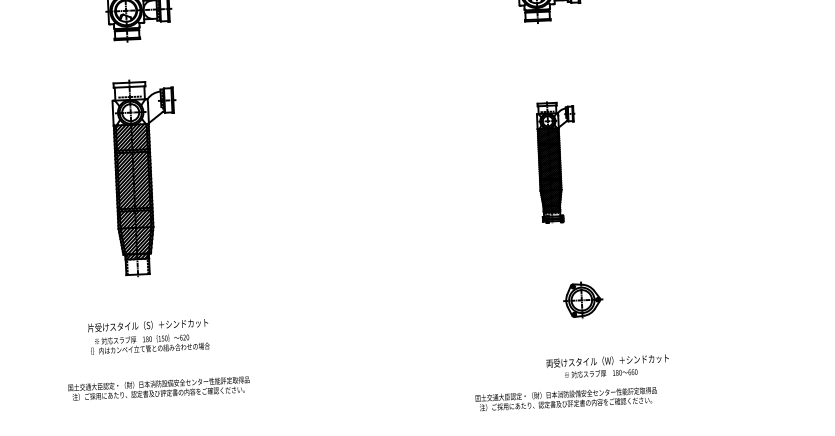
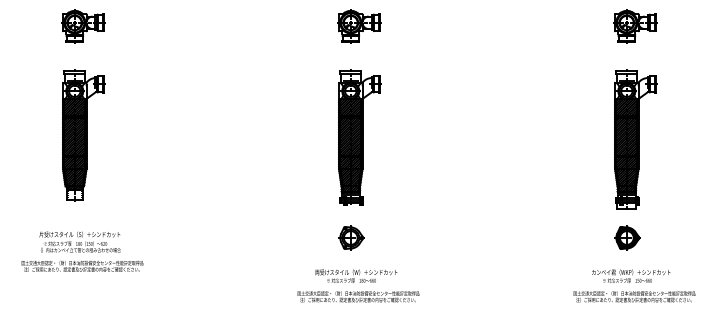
part: (557, 162) -> (359, 137), size x1.67
part: (582, 299) -> (351, 237), moved
text: (608, 365) -> (356, 275), moved
text: (159, 387) -> (82, 265), moved

